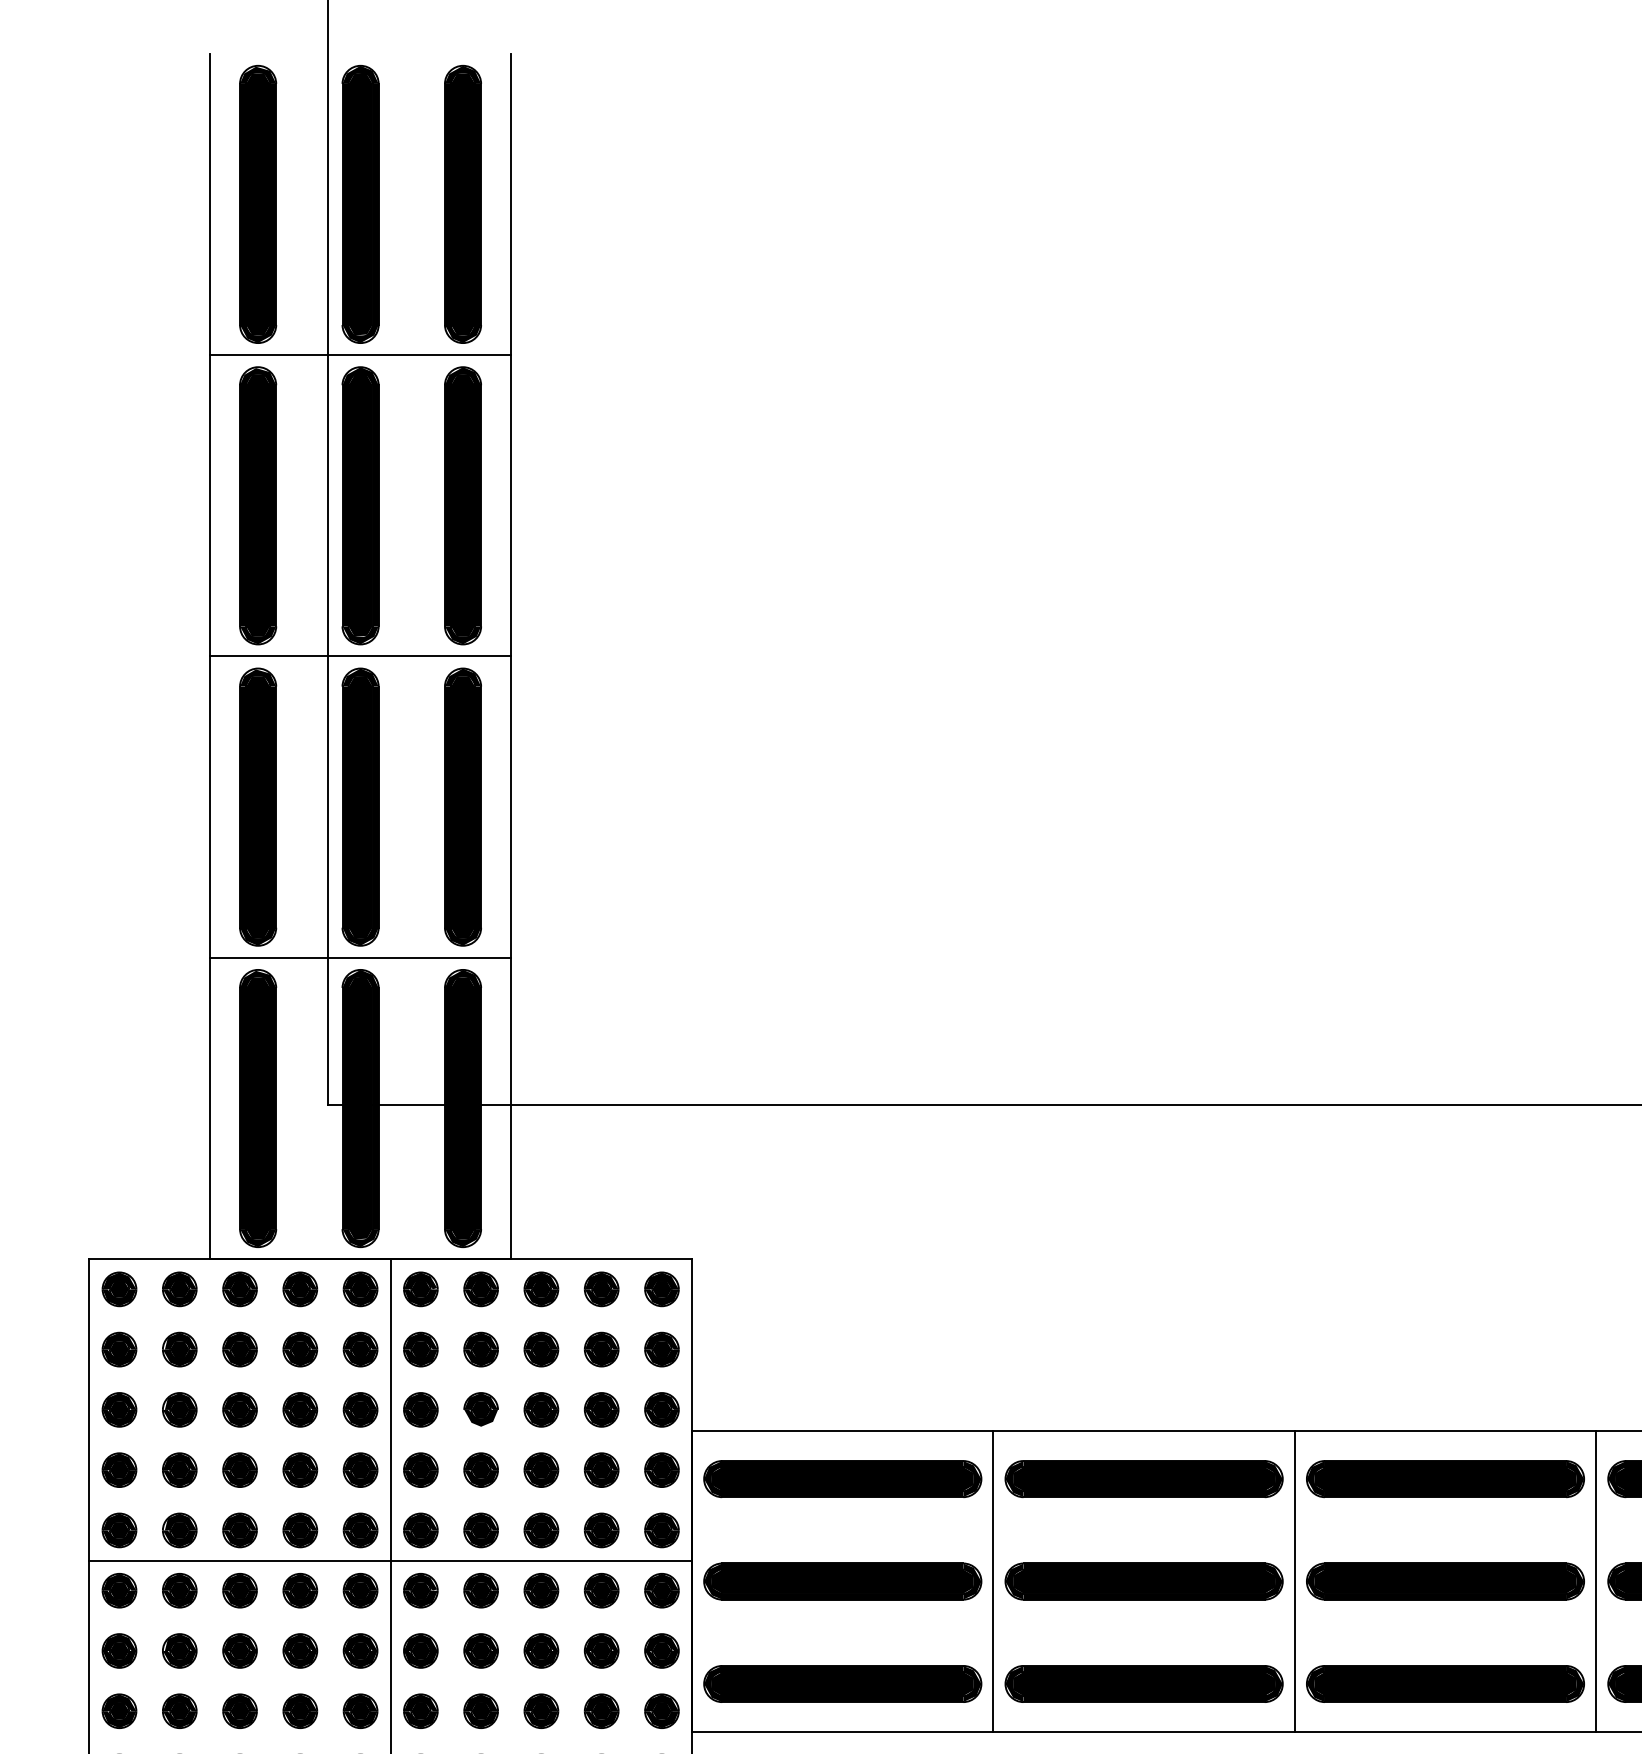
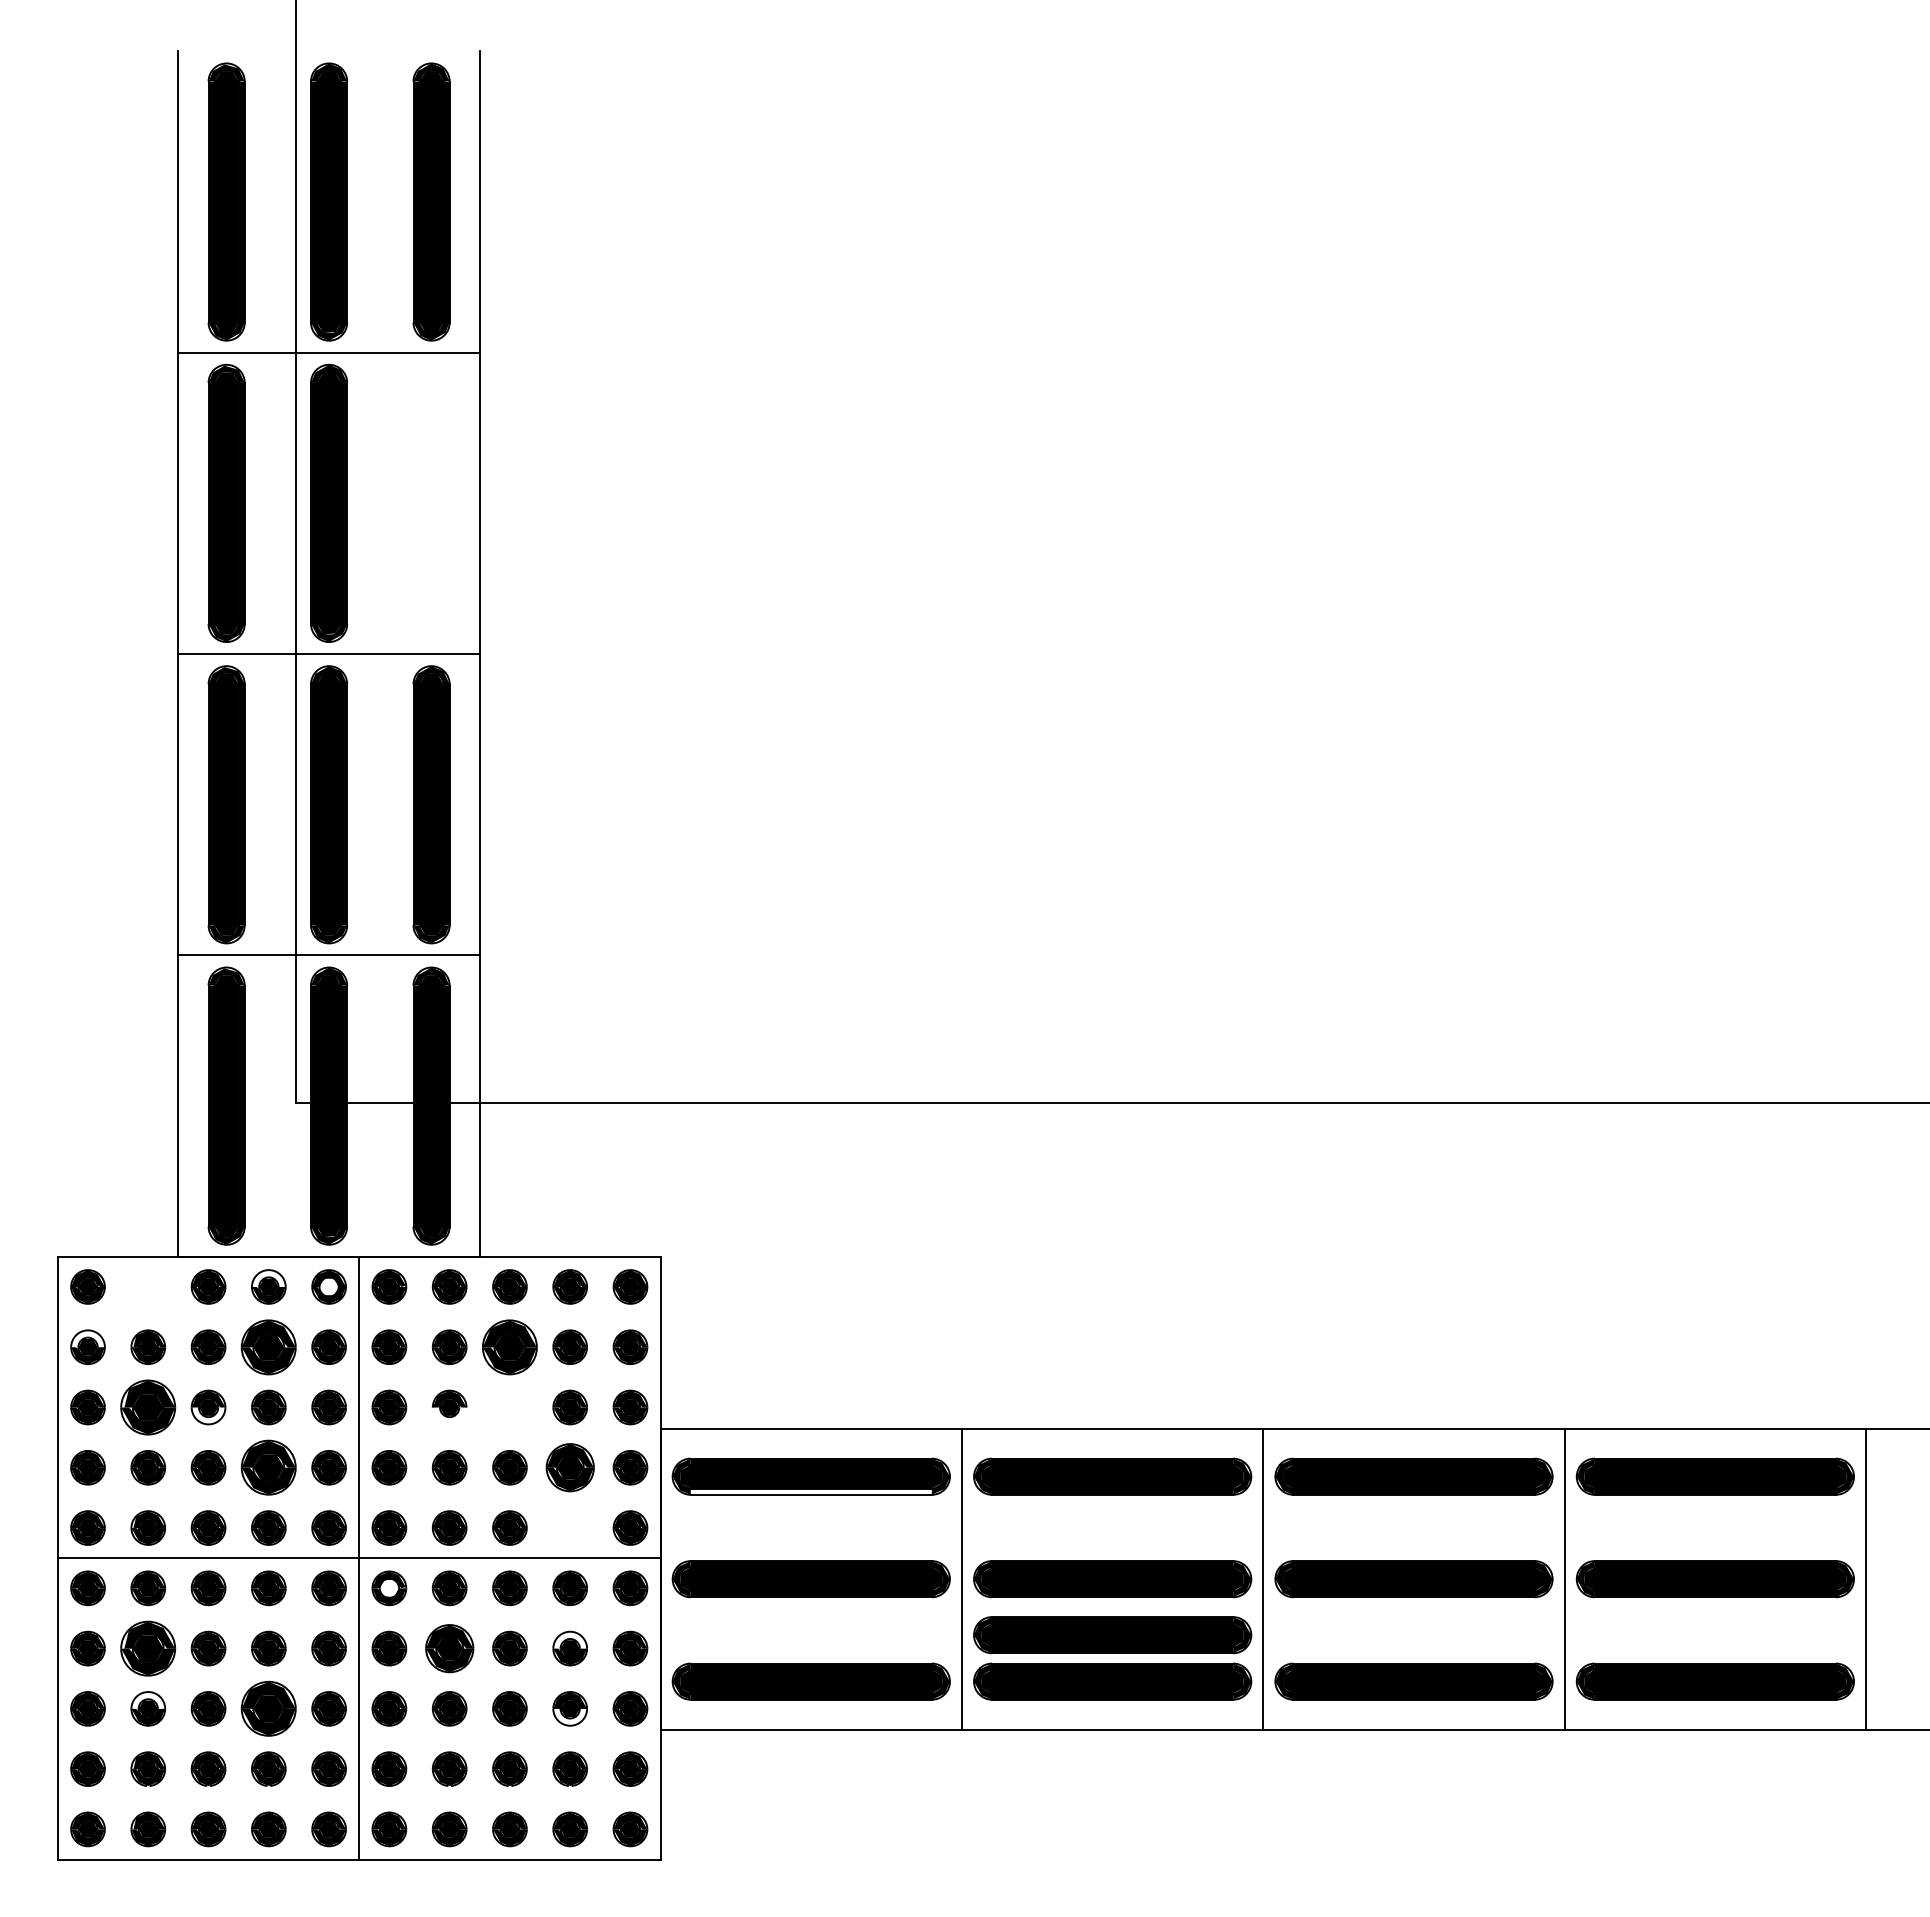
part: (462, 504) -> (431, 502), removed
fill: (299, 1280) -> (268, 1278), removed
part: (179, 1288) -> (148, 1286), removed
fill: (359, 1288) -> (328, 1286), removed
fill: (118, 1340) -> (87, 1338), removed
part: (299, 1348) -> (268, 1346), size x1.6
part: (540, 1348) -> (509, 1346), size x1.6
part: (179, 1409) -> (148, 1407), size x1.6
part: (540, 1409) -> (509, 1407), removed
fill: (239, 1417) -> (208, 1415), removed
fill: (480, 1417) -> (449, 1415), removed
part: (299, 1469) -> (268, 1467), size x1.6
part: (600, 1469) -> (569, 1467), size x1.4
fill: (841, 1493) -> (810, 1491), removed
part: (600, 1529) -> (569, 1527), removed
fill: (420, 1589) -> (389, 1587), removed
part: (1143, 1637) -> (1112, 1635), added
fill: (601, 1641) -> (570, 1639), removed
part: (179, 1650) -> (148, 1648), size x1.6
part: (480, 1650) -> (449, 1648), size x1.4
fill: (179, 1702) -> (148, 1700), removed
part: (299, 1710) -> (268, 1708), size x1.6
fill: (601, 1718) -> (570, 1716), removed

